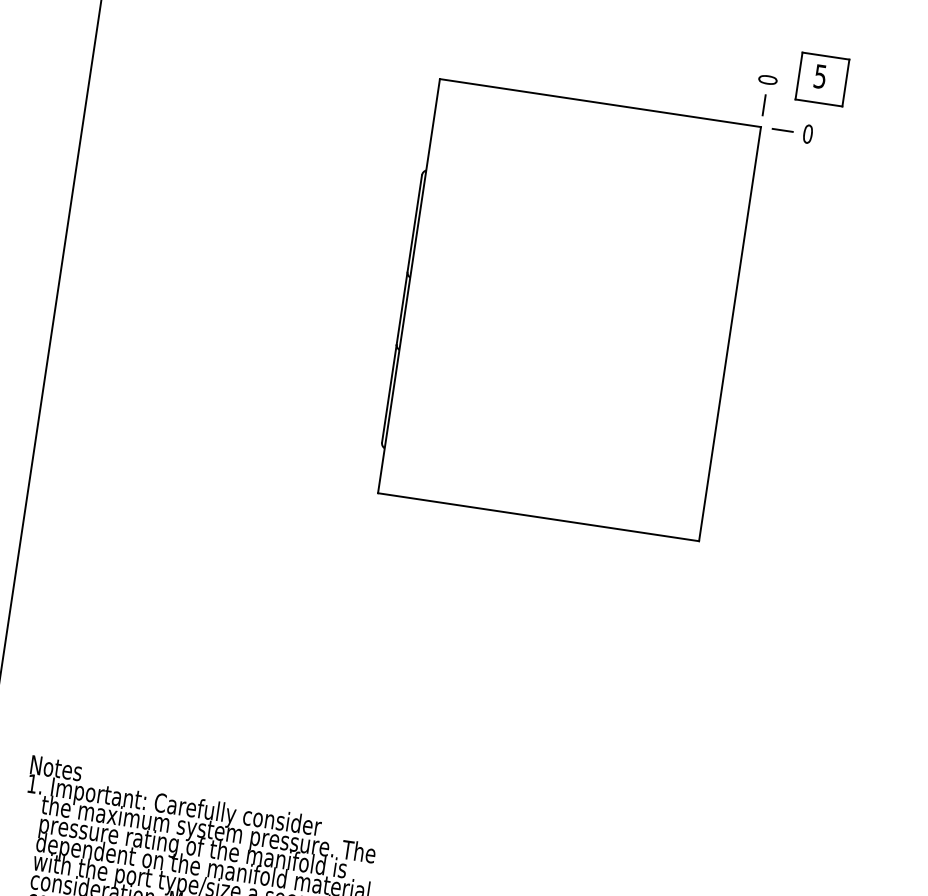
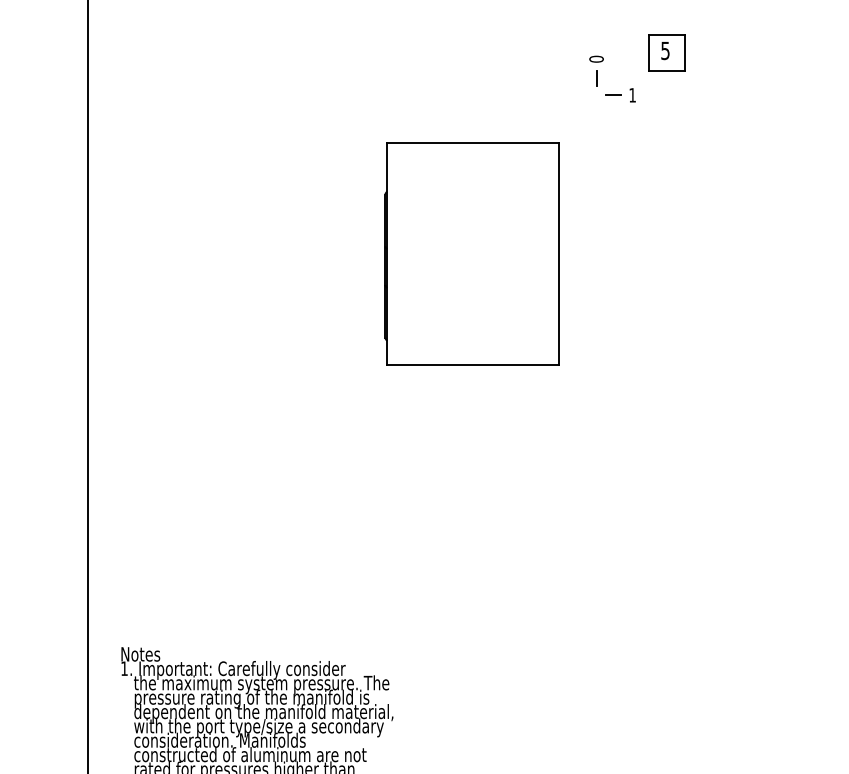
part: (821, 78) -> (666, 52), moved
text: (807, 134) -> (632, 95), 0 -> 1
part: (567, 309) -> (472, 253), size x0.7

